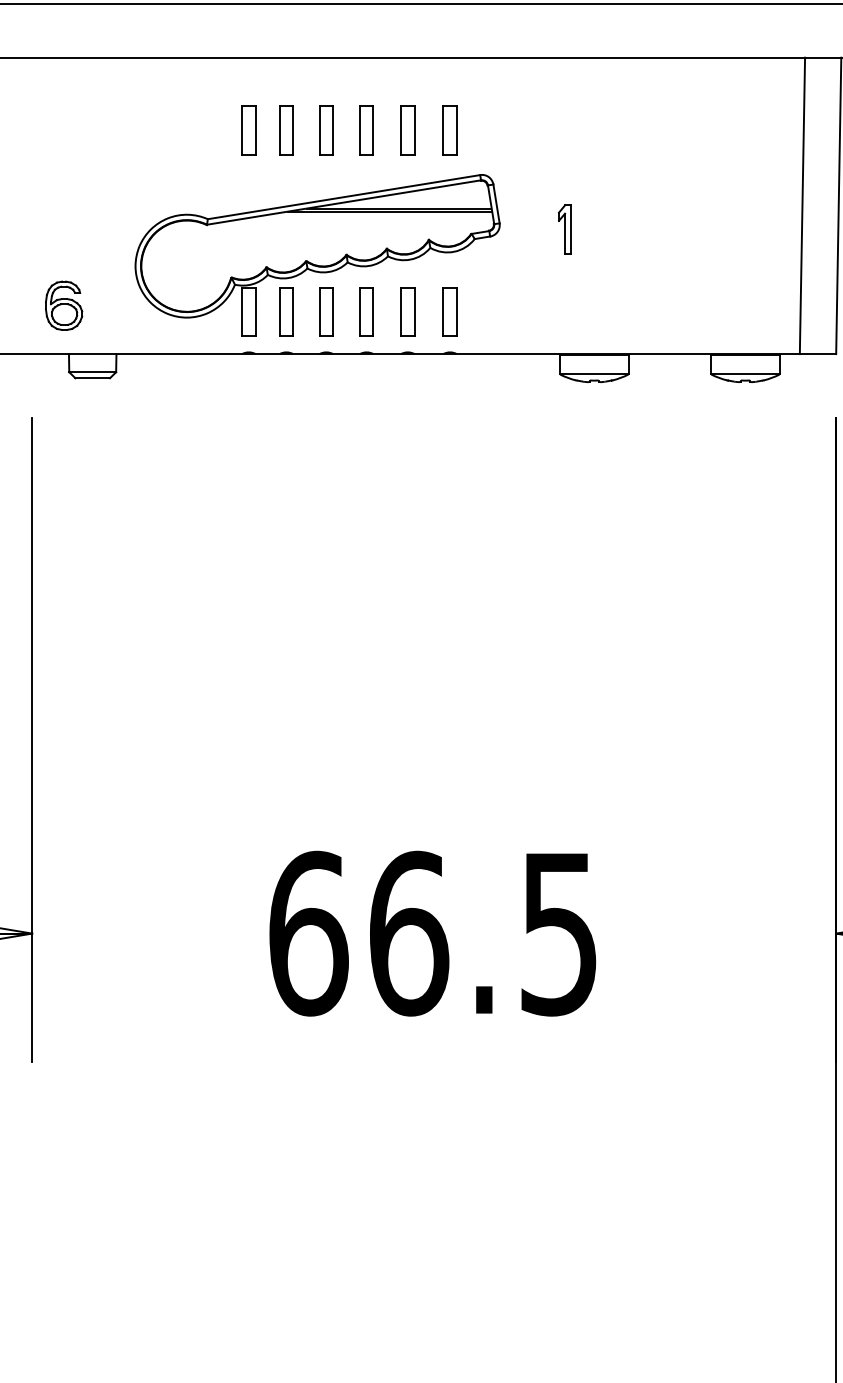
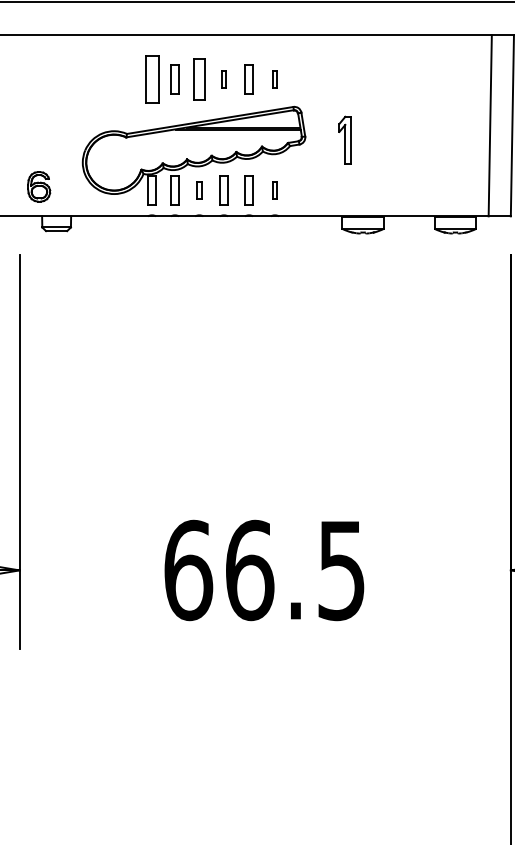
part: (247, 130) -> (151, 79), size x1.6
part: (324, 130) -> (198, 79), size x1.4
part: (365, 130) -> (223, 79), size x0.6
part: (449, 130) -> (274, 79), size x0.6
part: (563, 228) -> (344, 139), size x1.6
part: (324, 311) -> (198, 190), size x0.6
part: (449, 311) -> (274, 190), size x0.6

